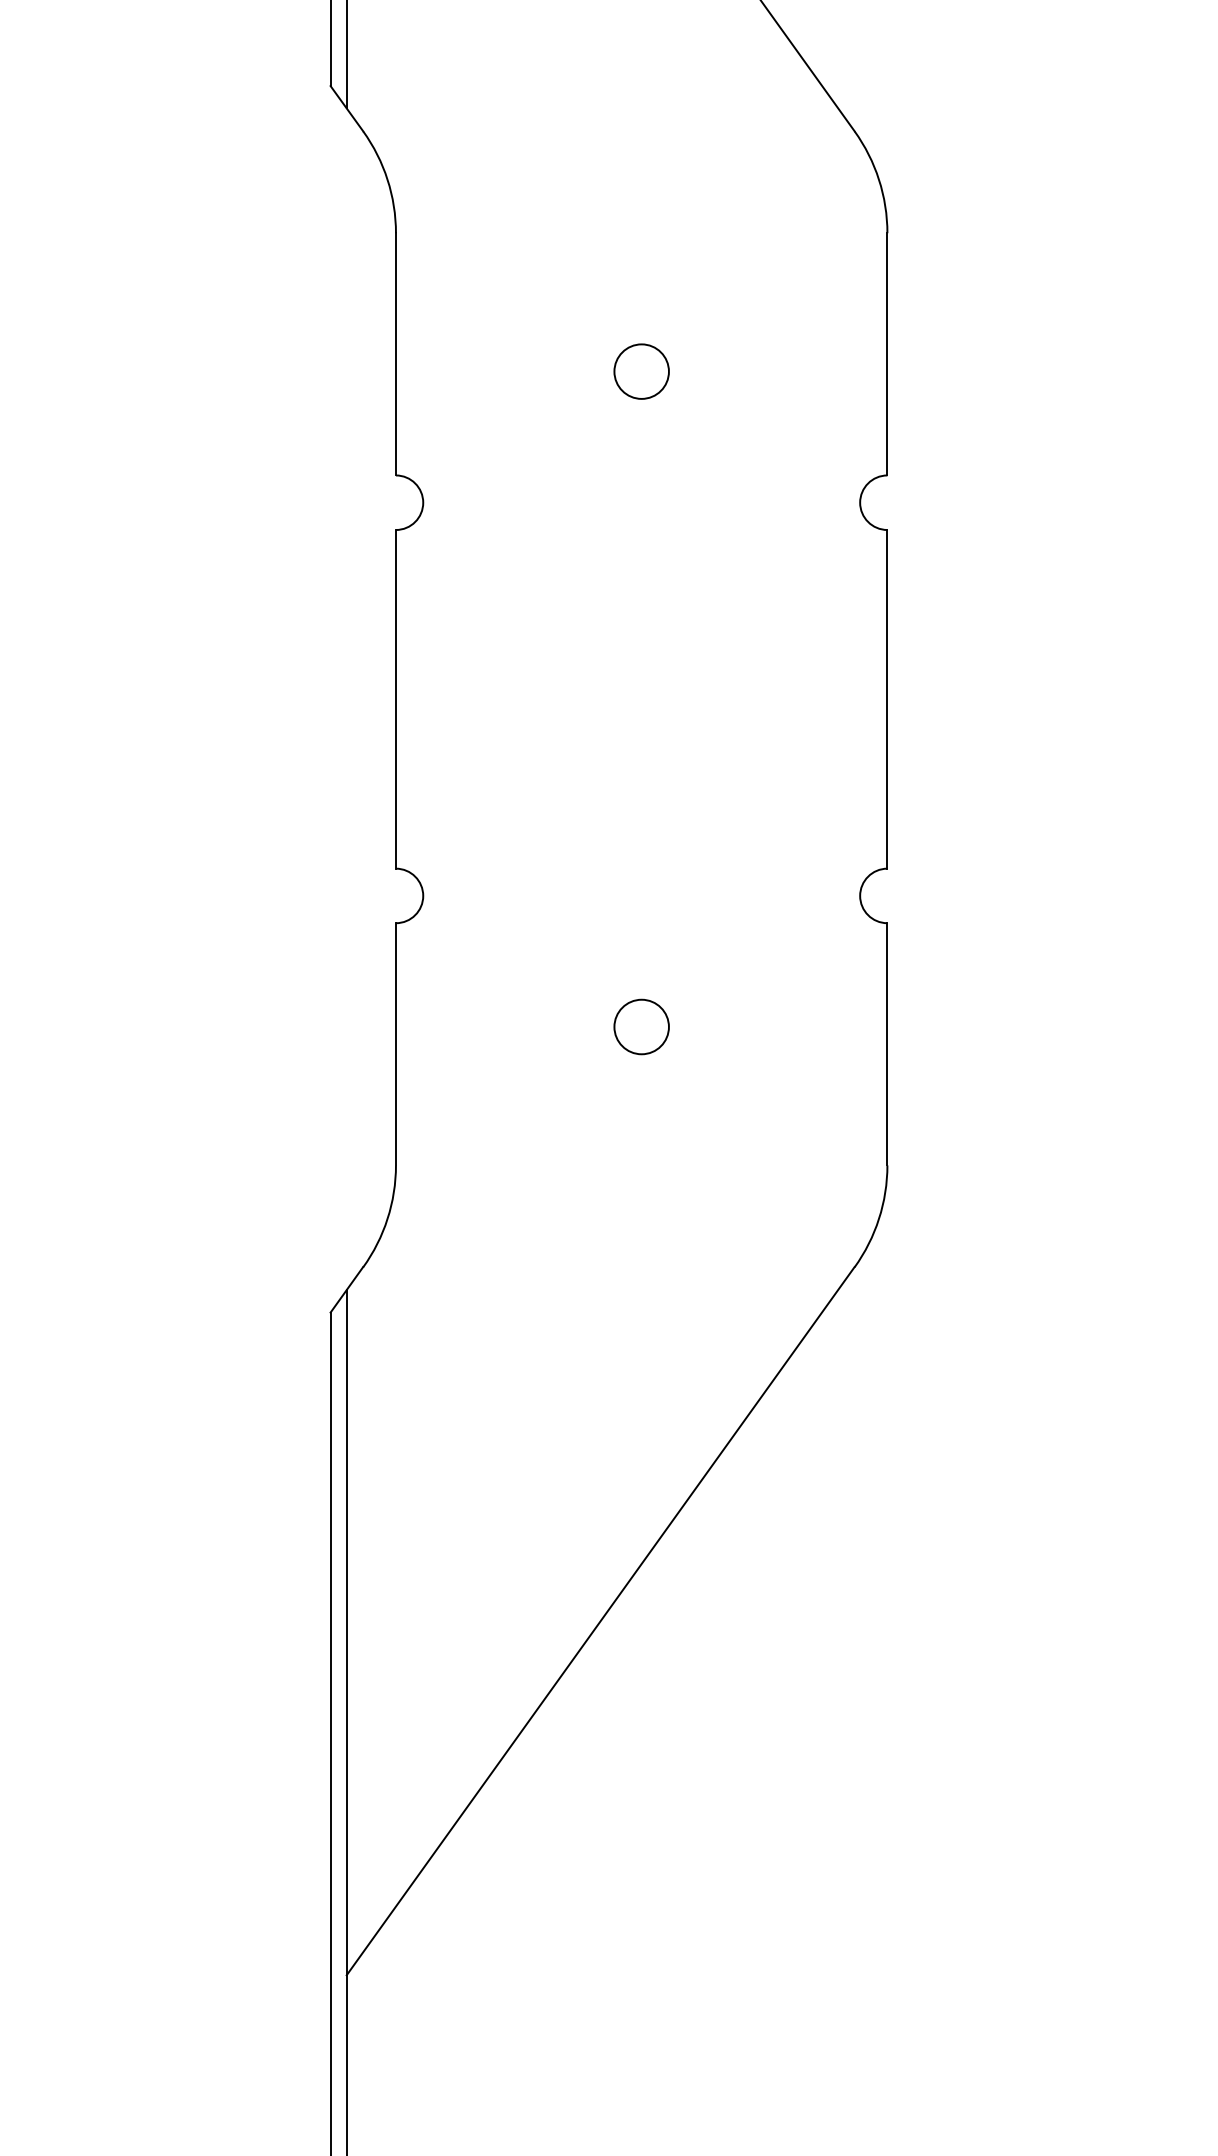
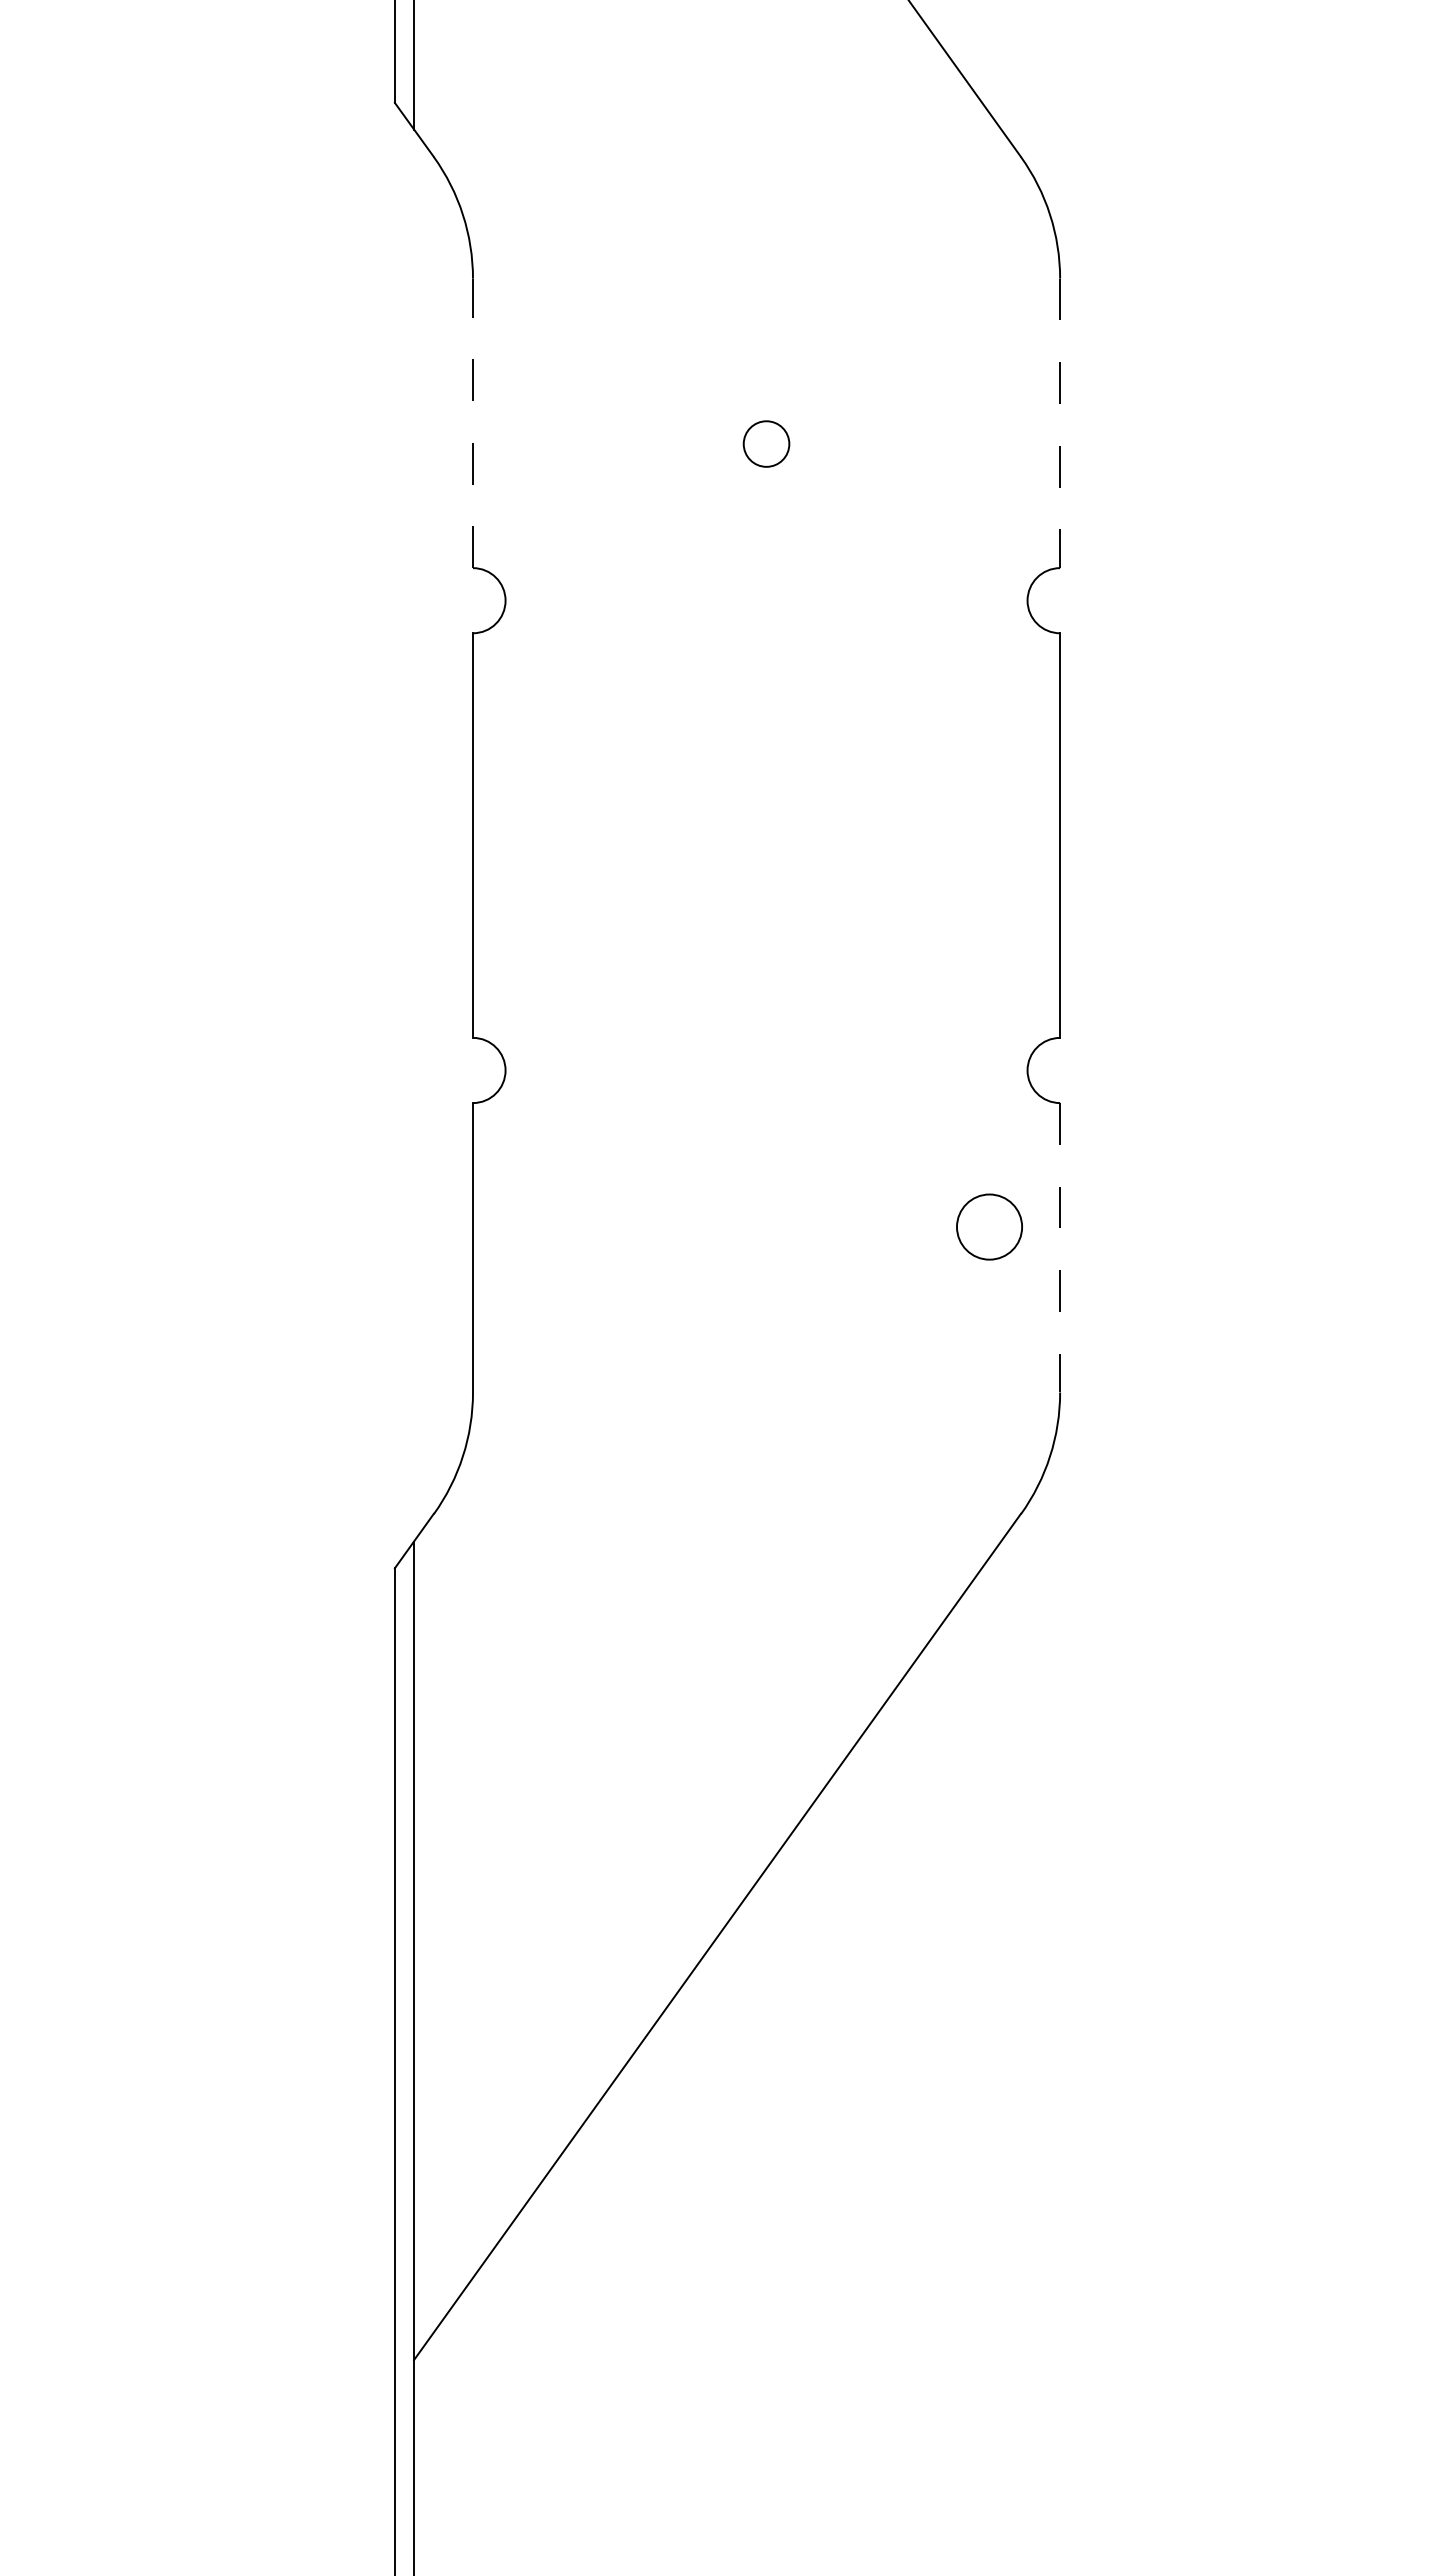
line: (396, 354) -> (473, 423), solid -> dashed
line: (887, 354) -> (1060, 423), solid -> dashed
circle: (641, 371) -> (766, 443), size x0.7
circle: (641, 1026) -> (989, 1226), moved
line: (887, 1044) -> (1060, 1247), solid -> dashed

